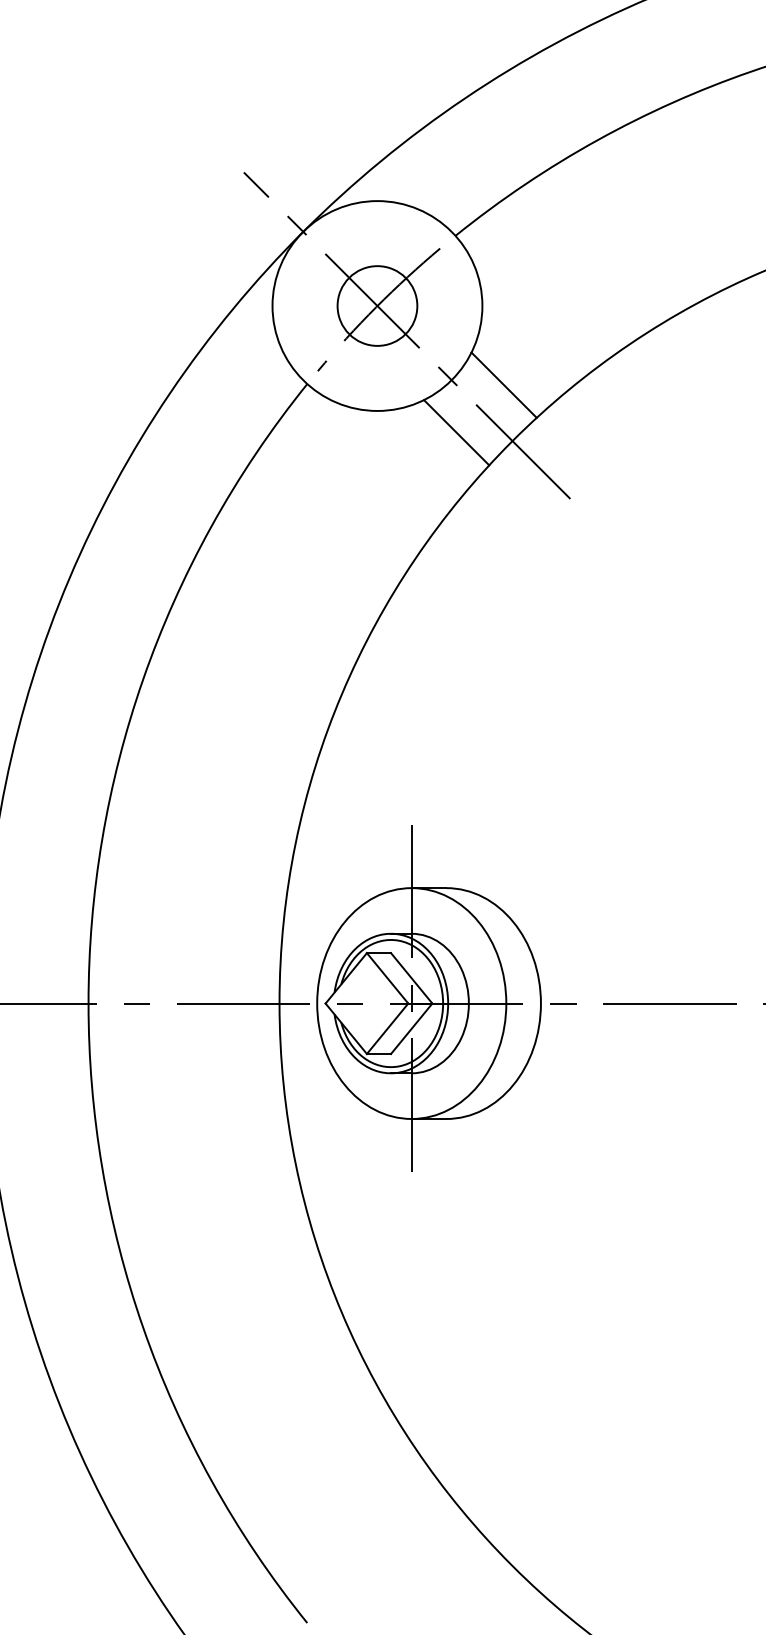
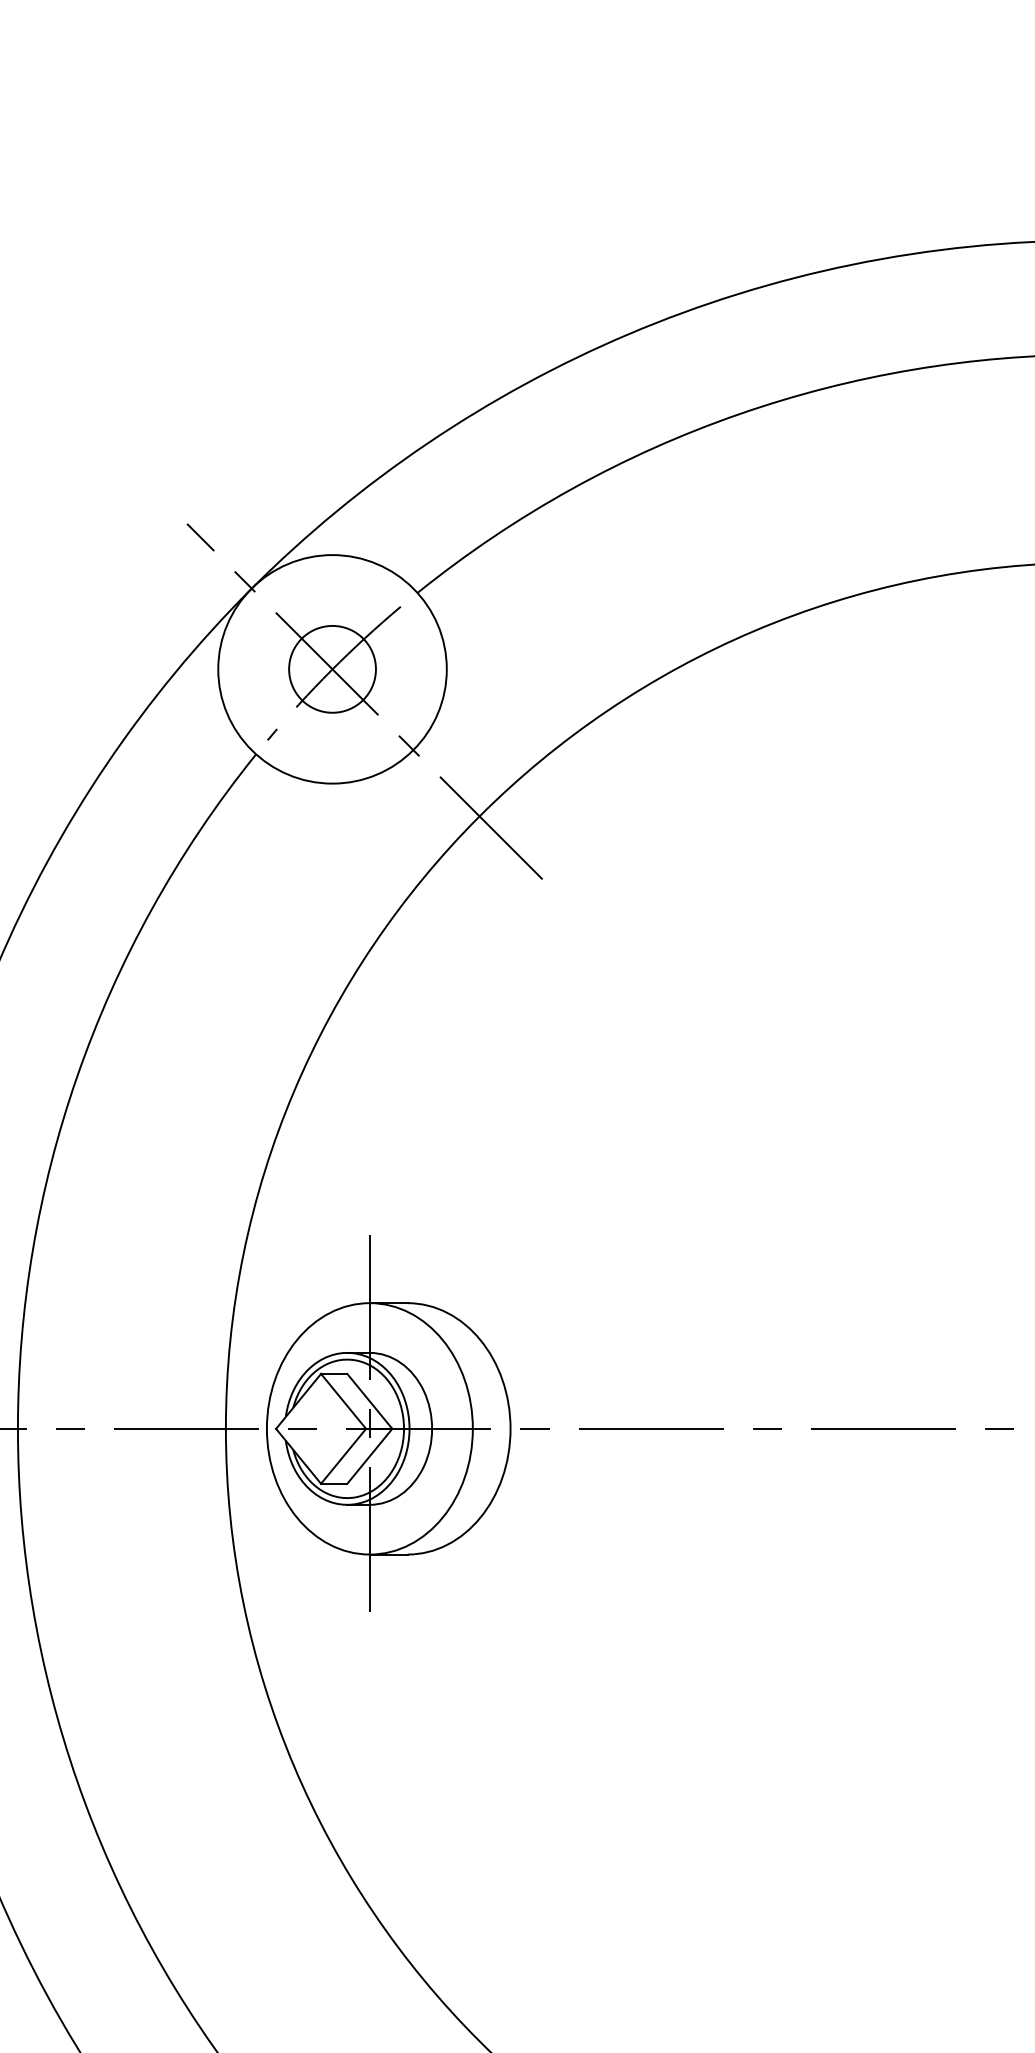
line: (504, 385) -> (470, 755), removed
line: (456, 431) -> (418, 806), removed

